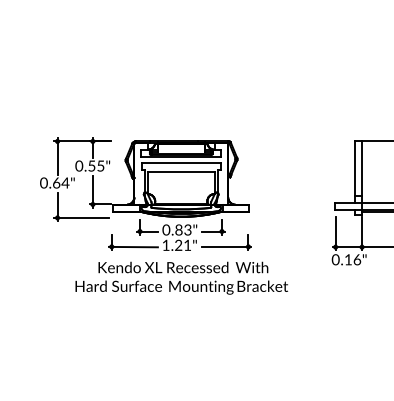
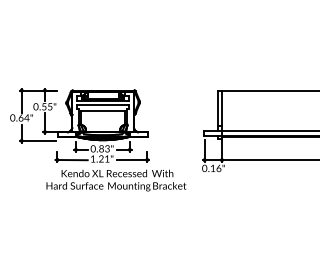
text: (181, 278) -> (116, 180), moved

